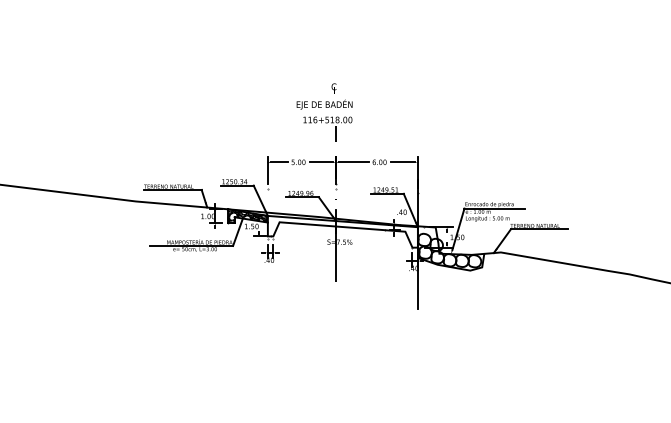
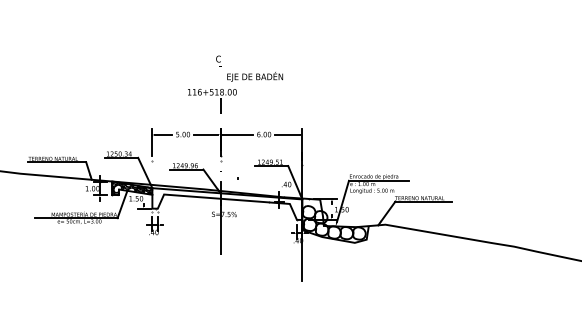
text: (324, 104) -> (255, 76), moved

